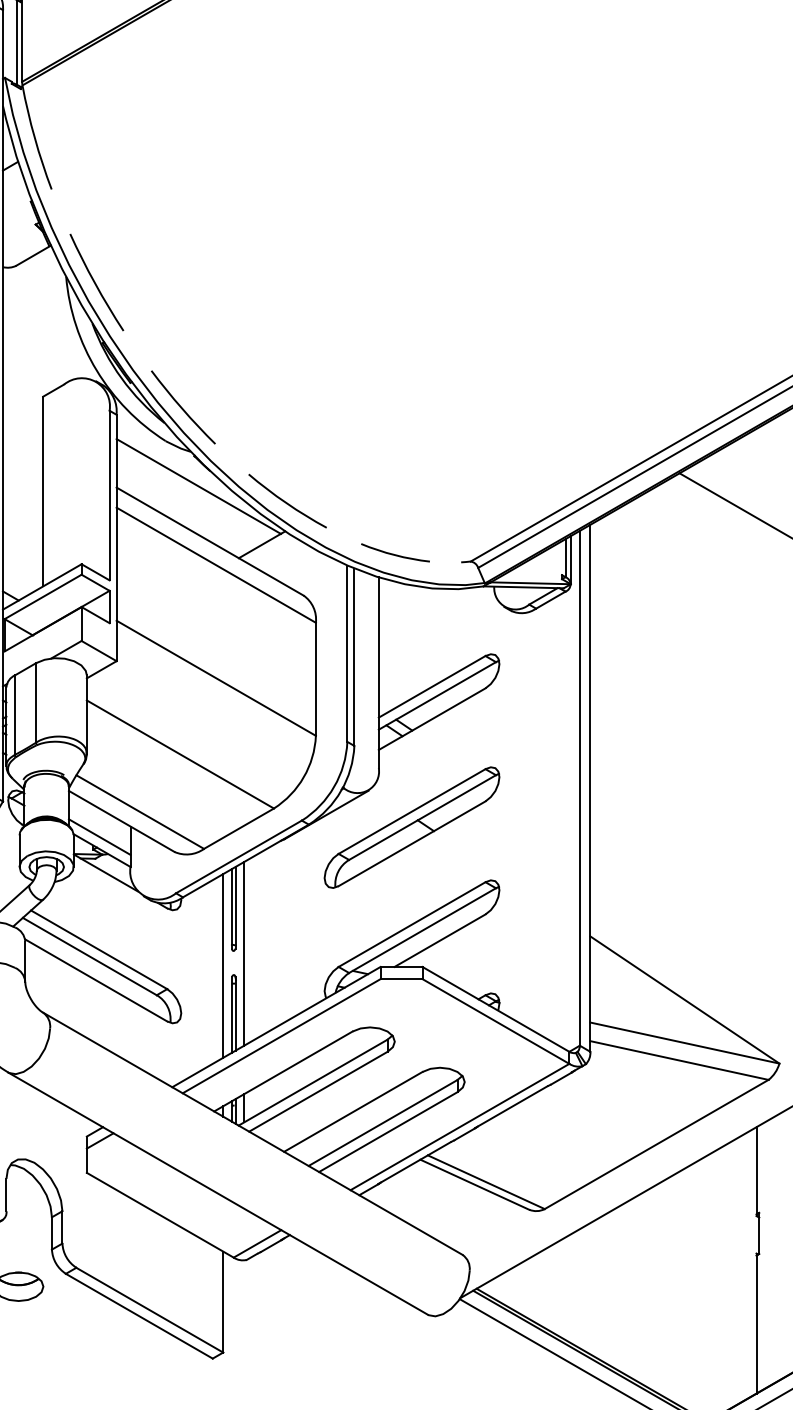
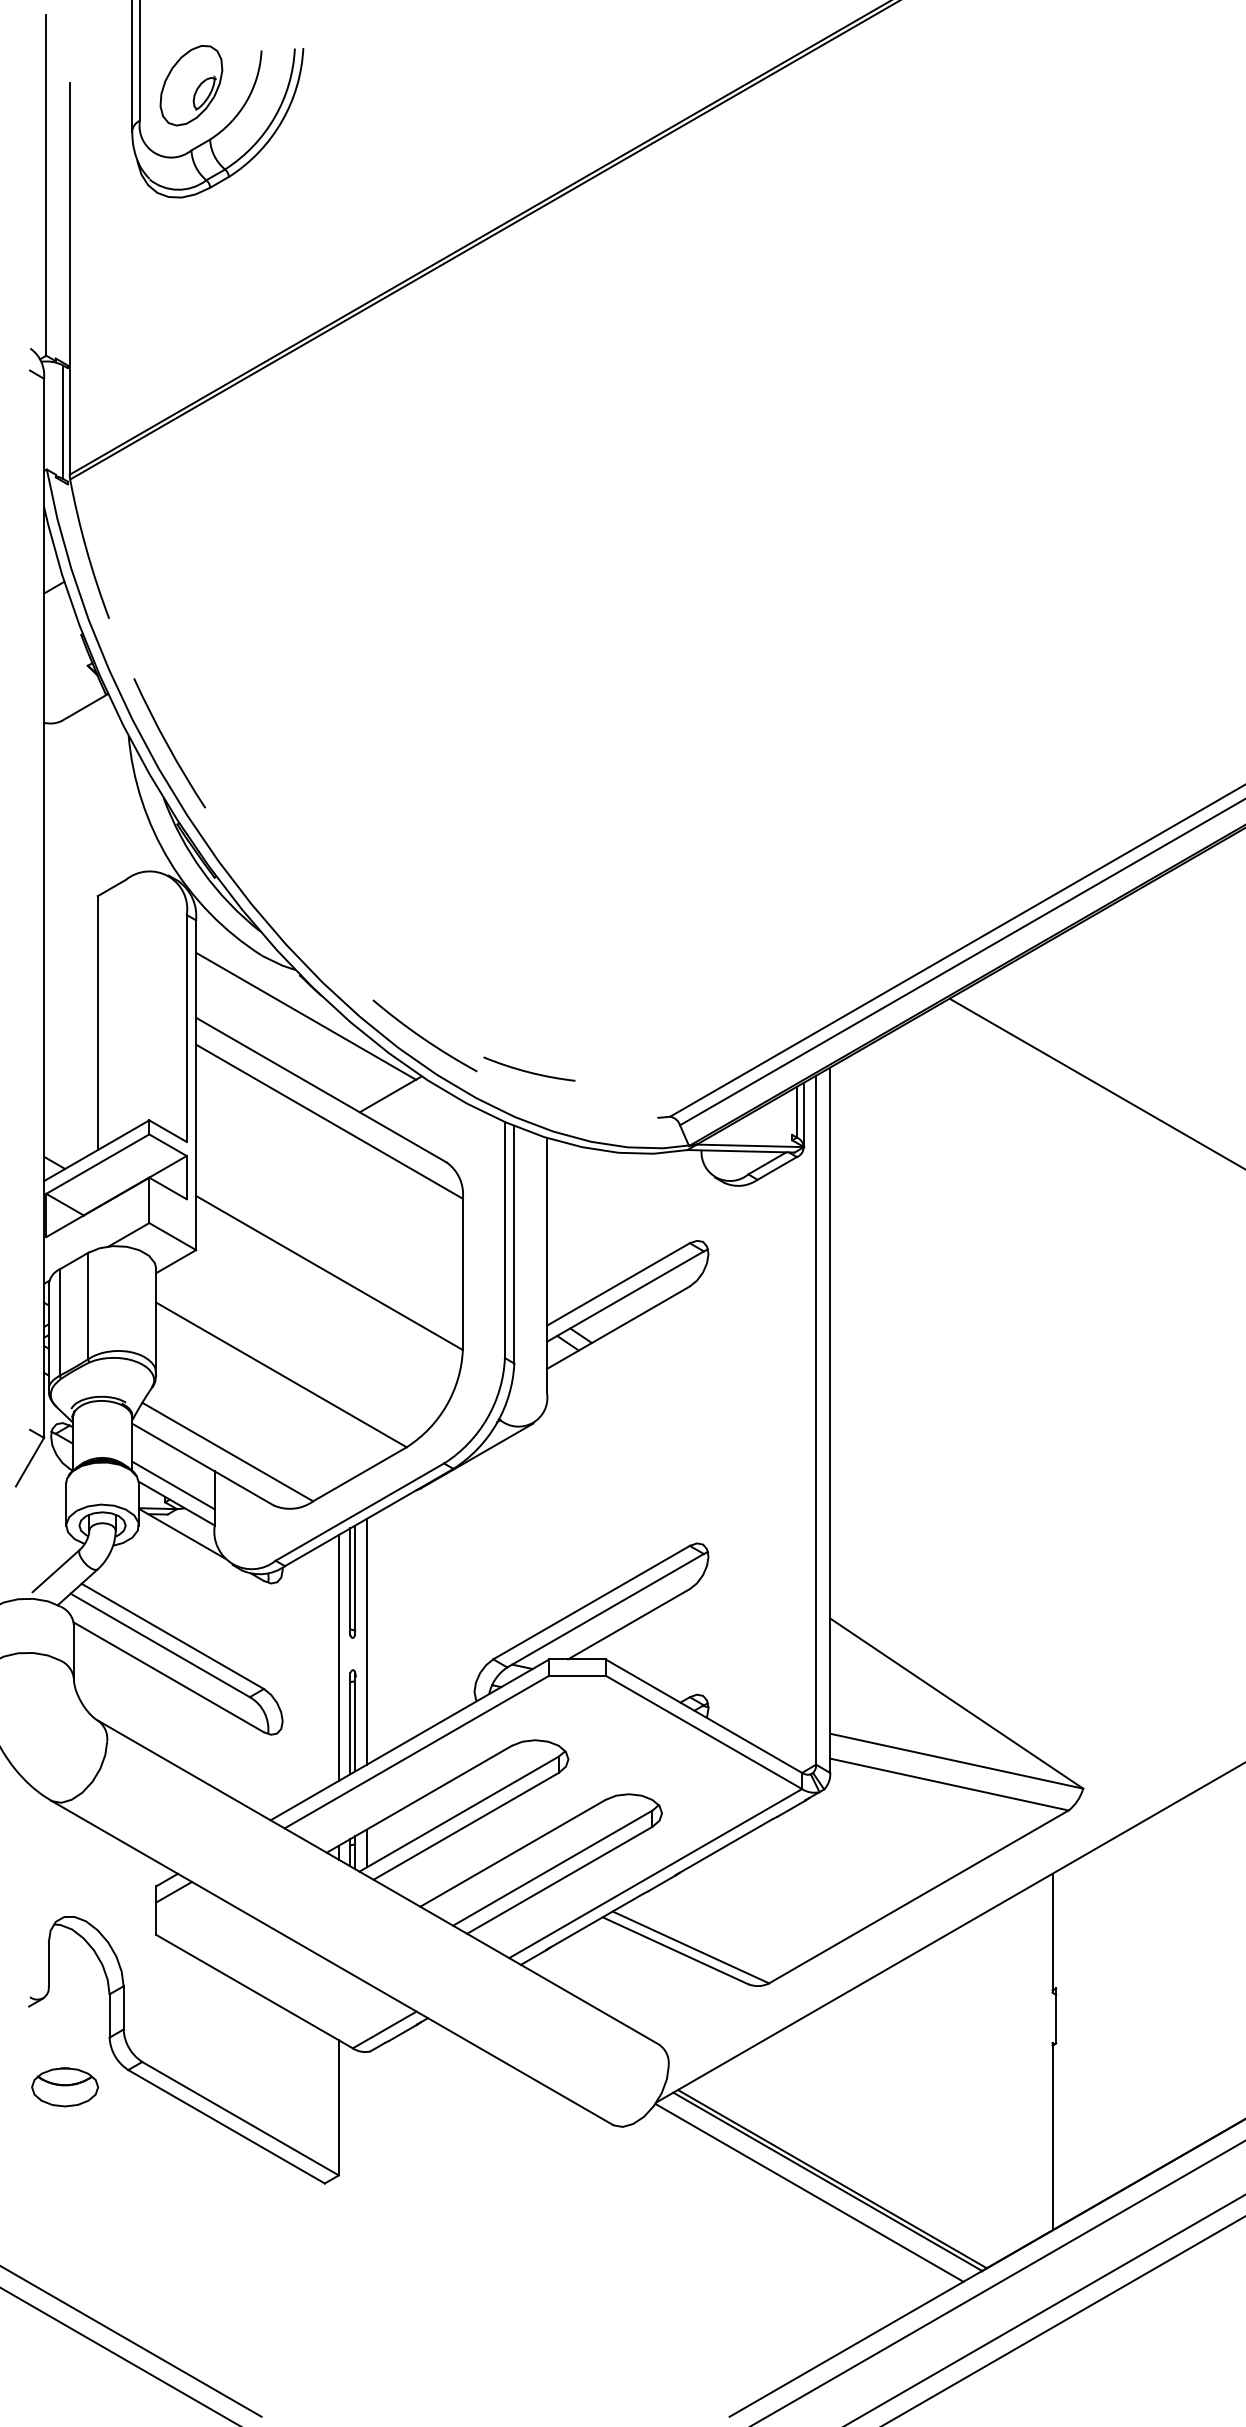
arc: (182, 408) -> (284, 911), removed
arc: (395, 554) -> (529, 1071), moved
part: (412, 827) -> (591, 1472), removed

